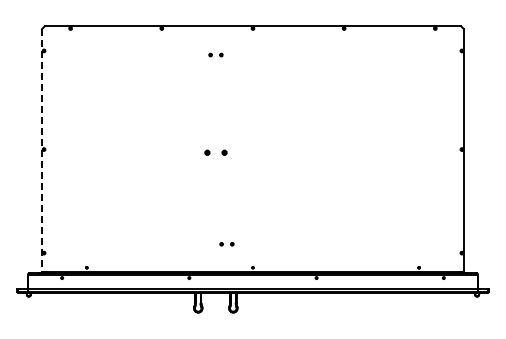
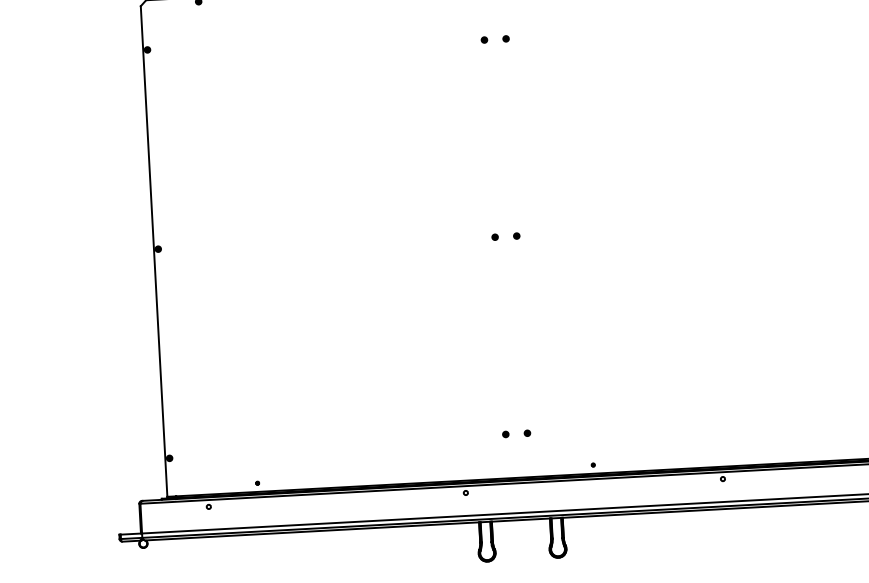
line: (41, 151) -> (153, 253), dashed -> solid
part: (215, 152) -> (504, 236), size x0.62
part: (226, 244) -> (515, 434), moved

